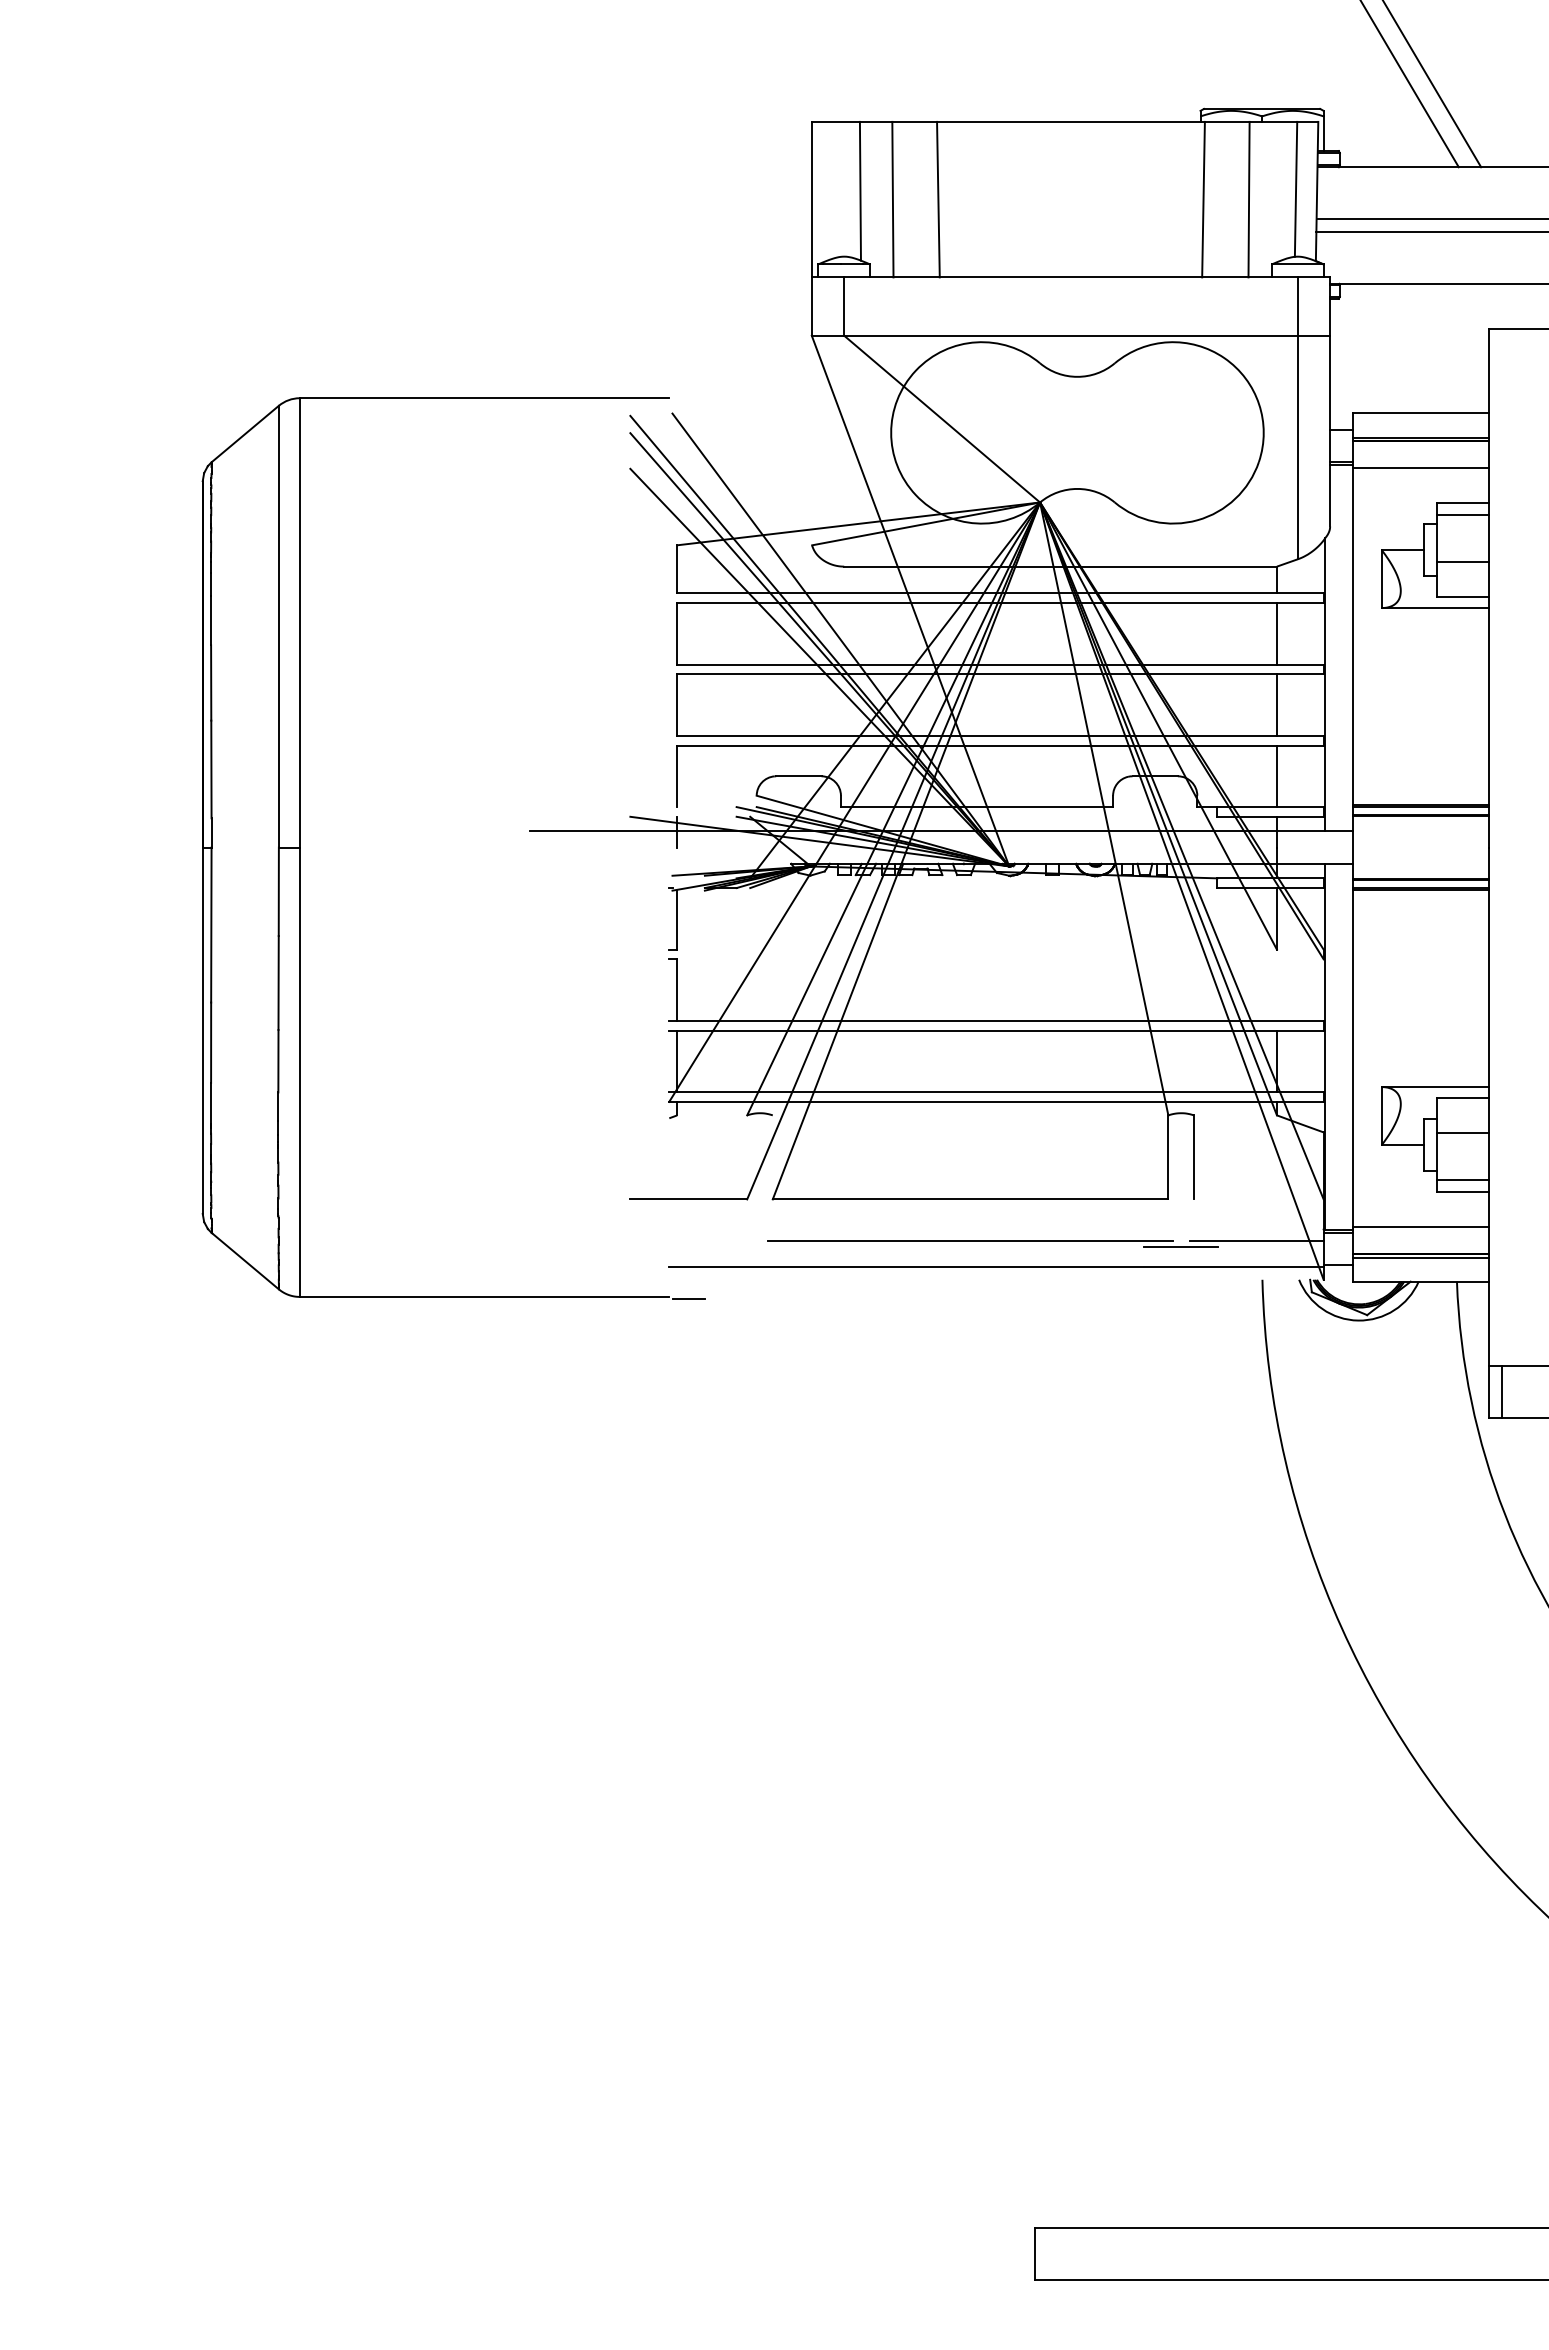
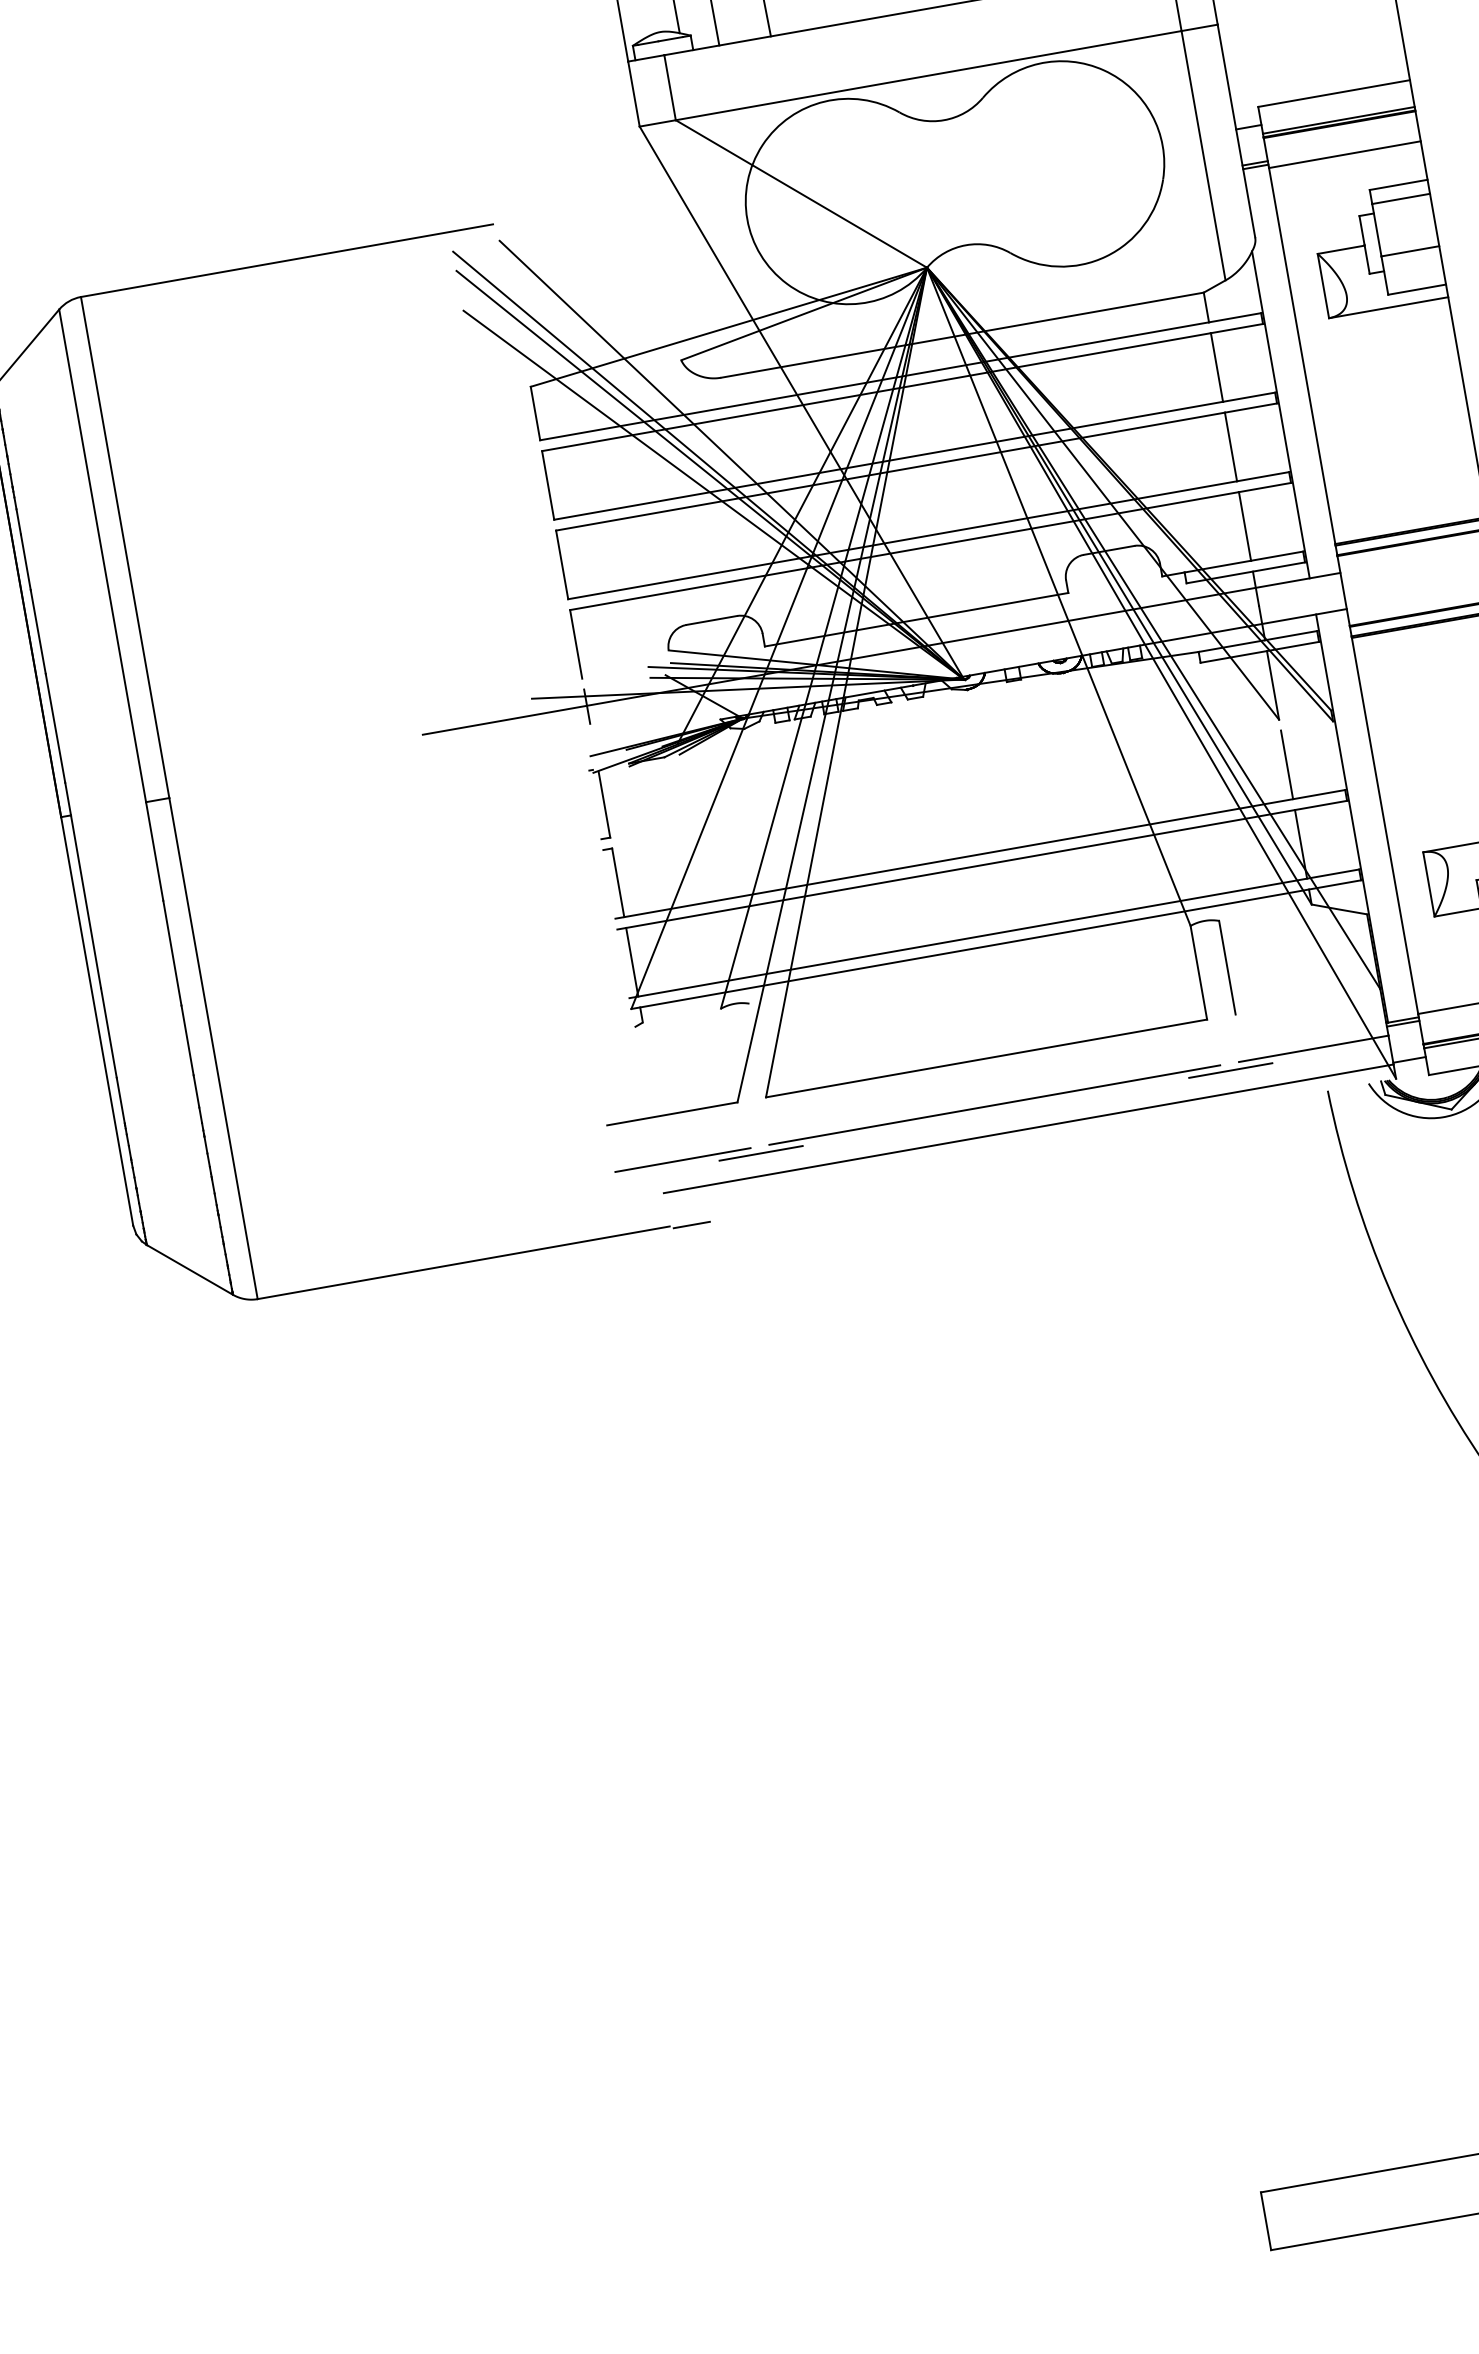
line: (1276, 989) -> (1286, 764), added
line: (690, 1241) -> (682, 1160), added
line: (759, 1247) -> (760, 1153), added

